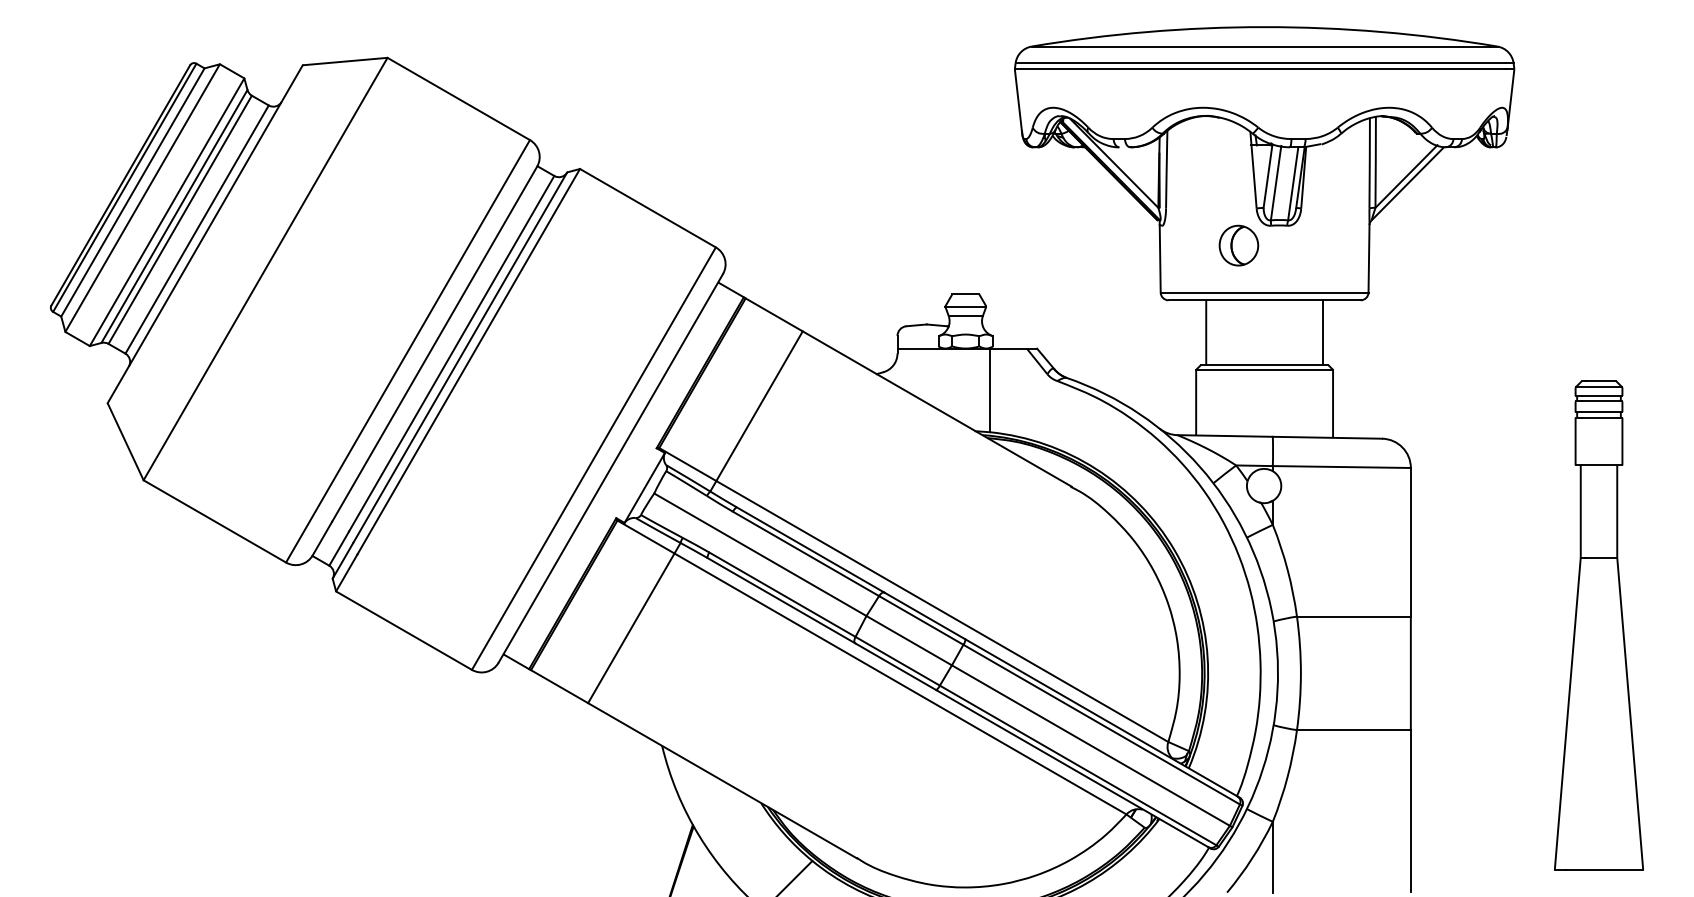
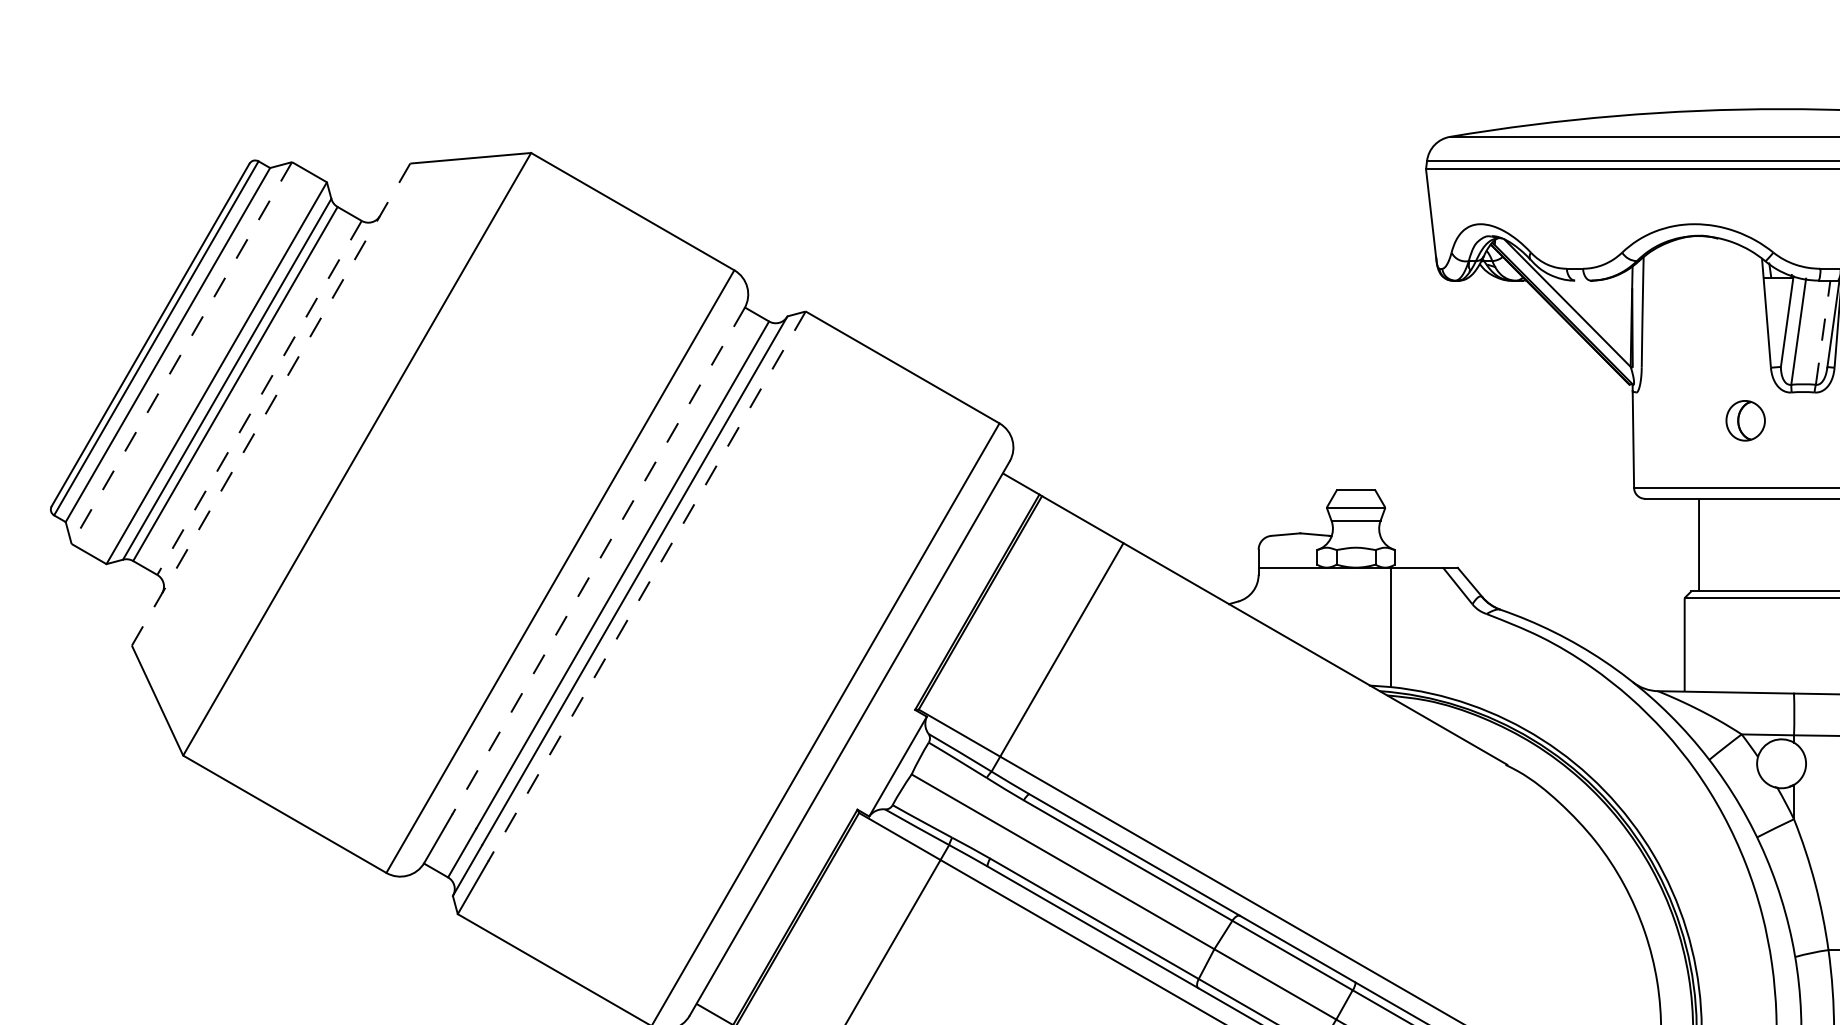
line: (1293, 183) -> (1823, 332), solid -> dashed
line: (142, 198) -> (181, 353), solid -> dashed
line: (196, 230) -> (258, 399), solid -> dashed
line: (204, 234) -> (270, 404), solid -> dashed
part: (1238, 245) -> (1745, 420), size x0.7
line: (434, 344) -> (598, 561), solid -> dashed
line: (468, 361) -> (646, 586), solid -> dashed

